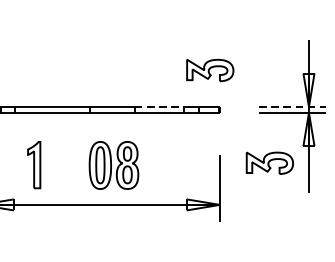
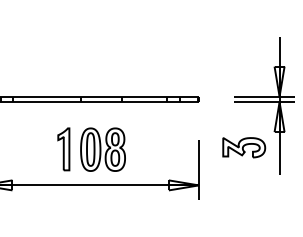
part: (210, 70) -> (190, 63), removed
line: (159, 106) -> (144, 96), dashed -> solid
line: (293, 106) -> (265, 96), dashed -> solid
part: (33, 165) -> (63, 149), moved

